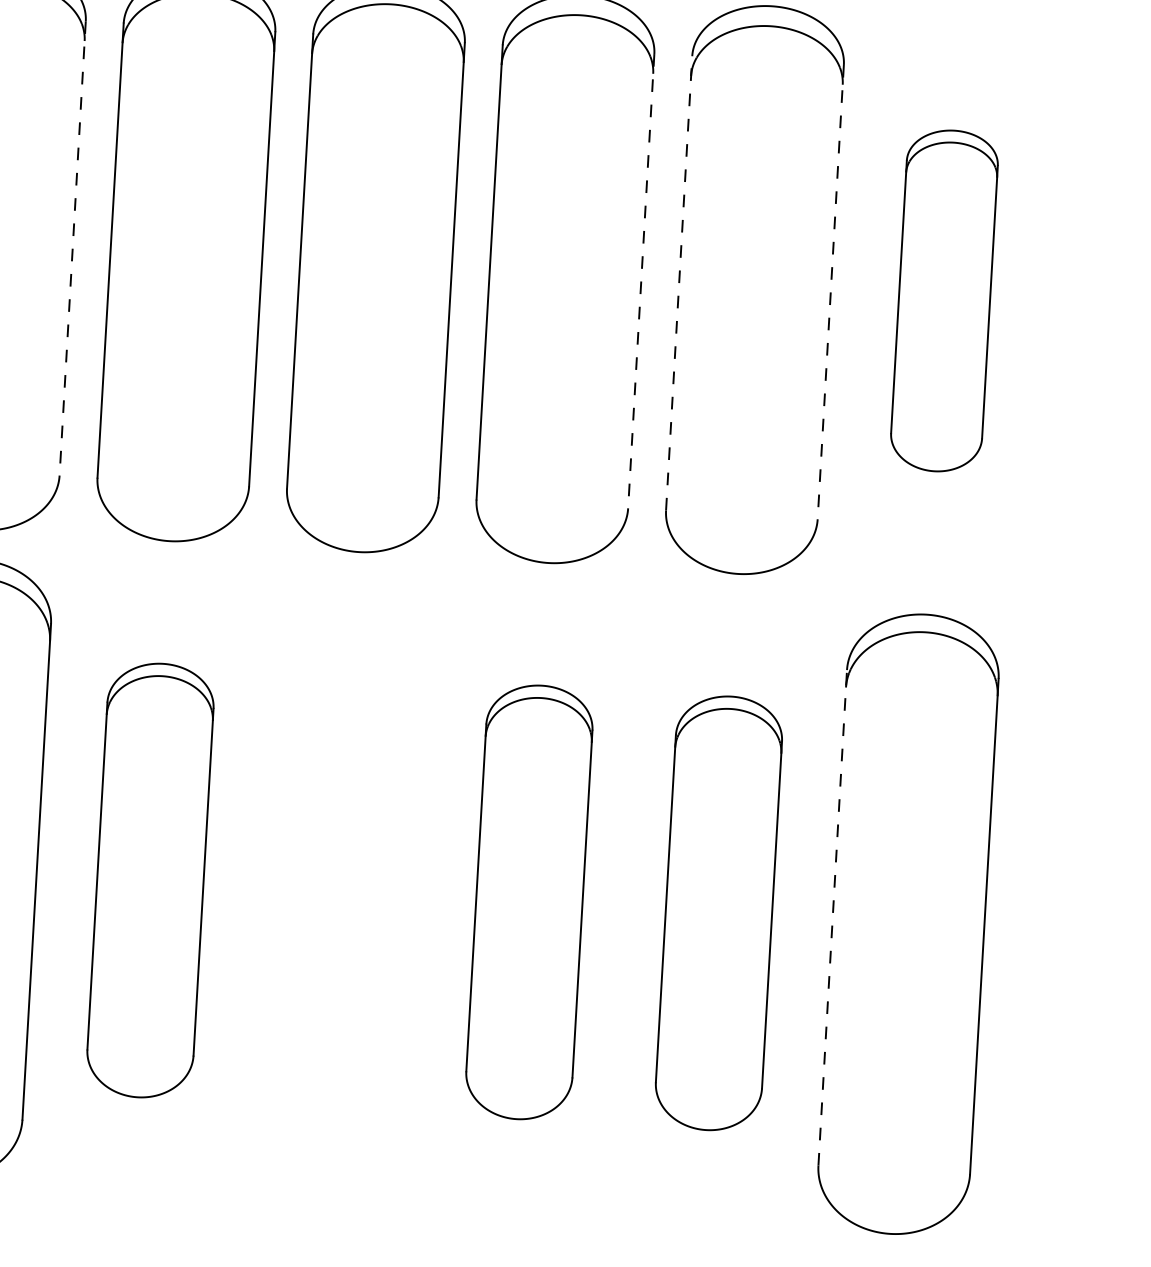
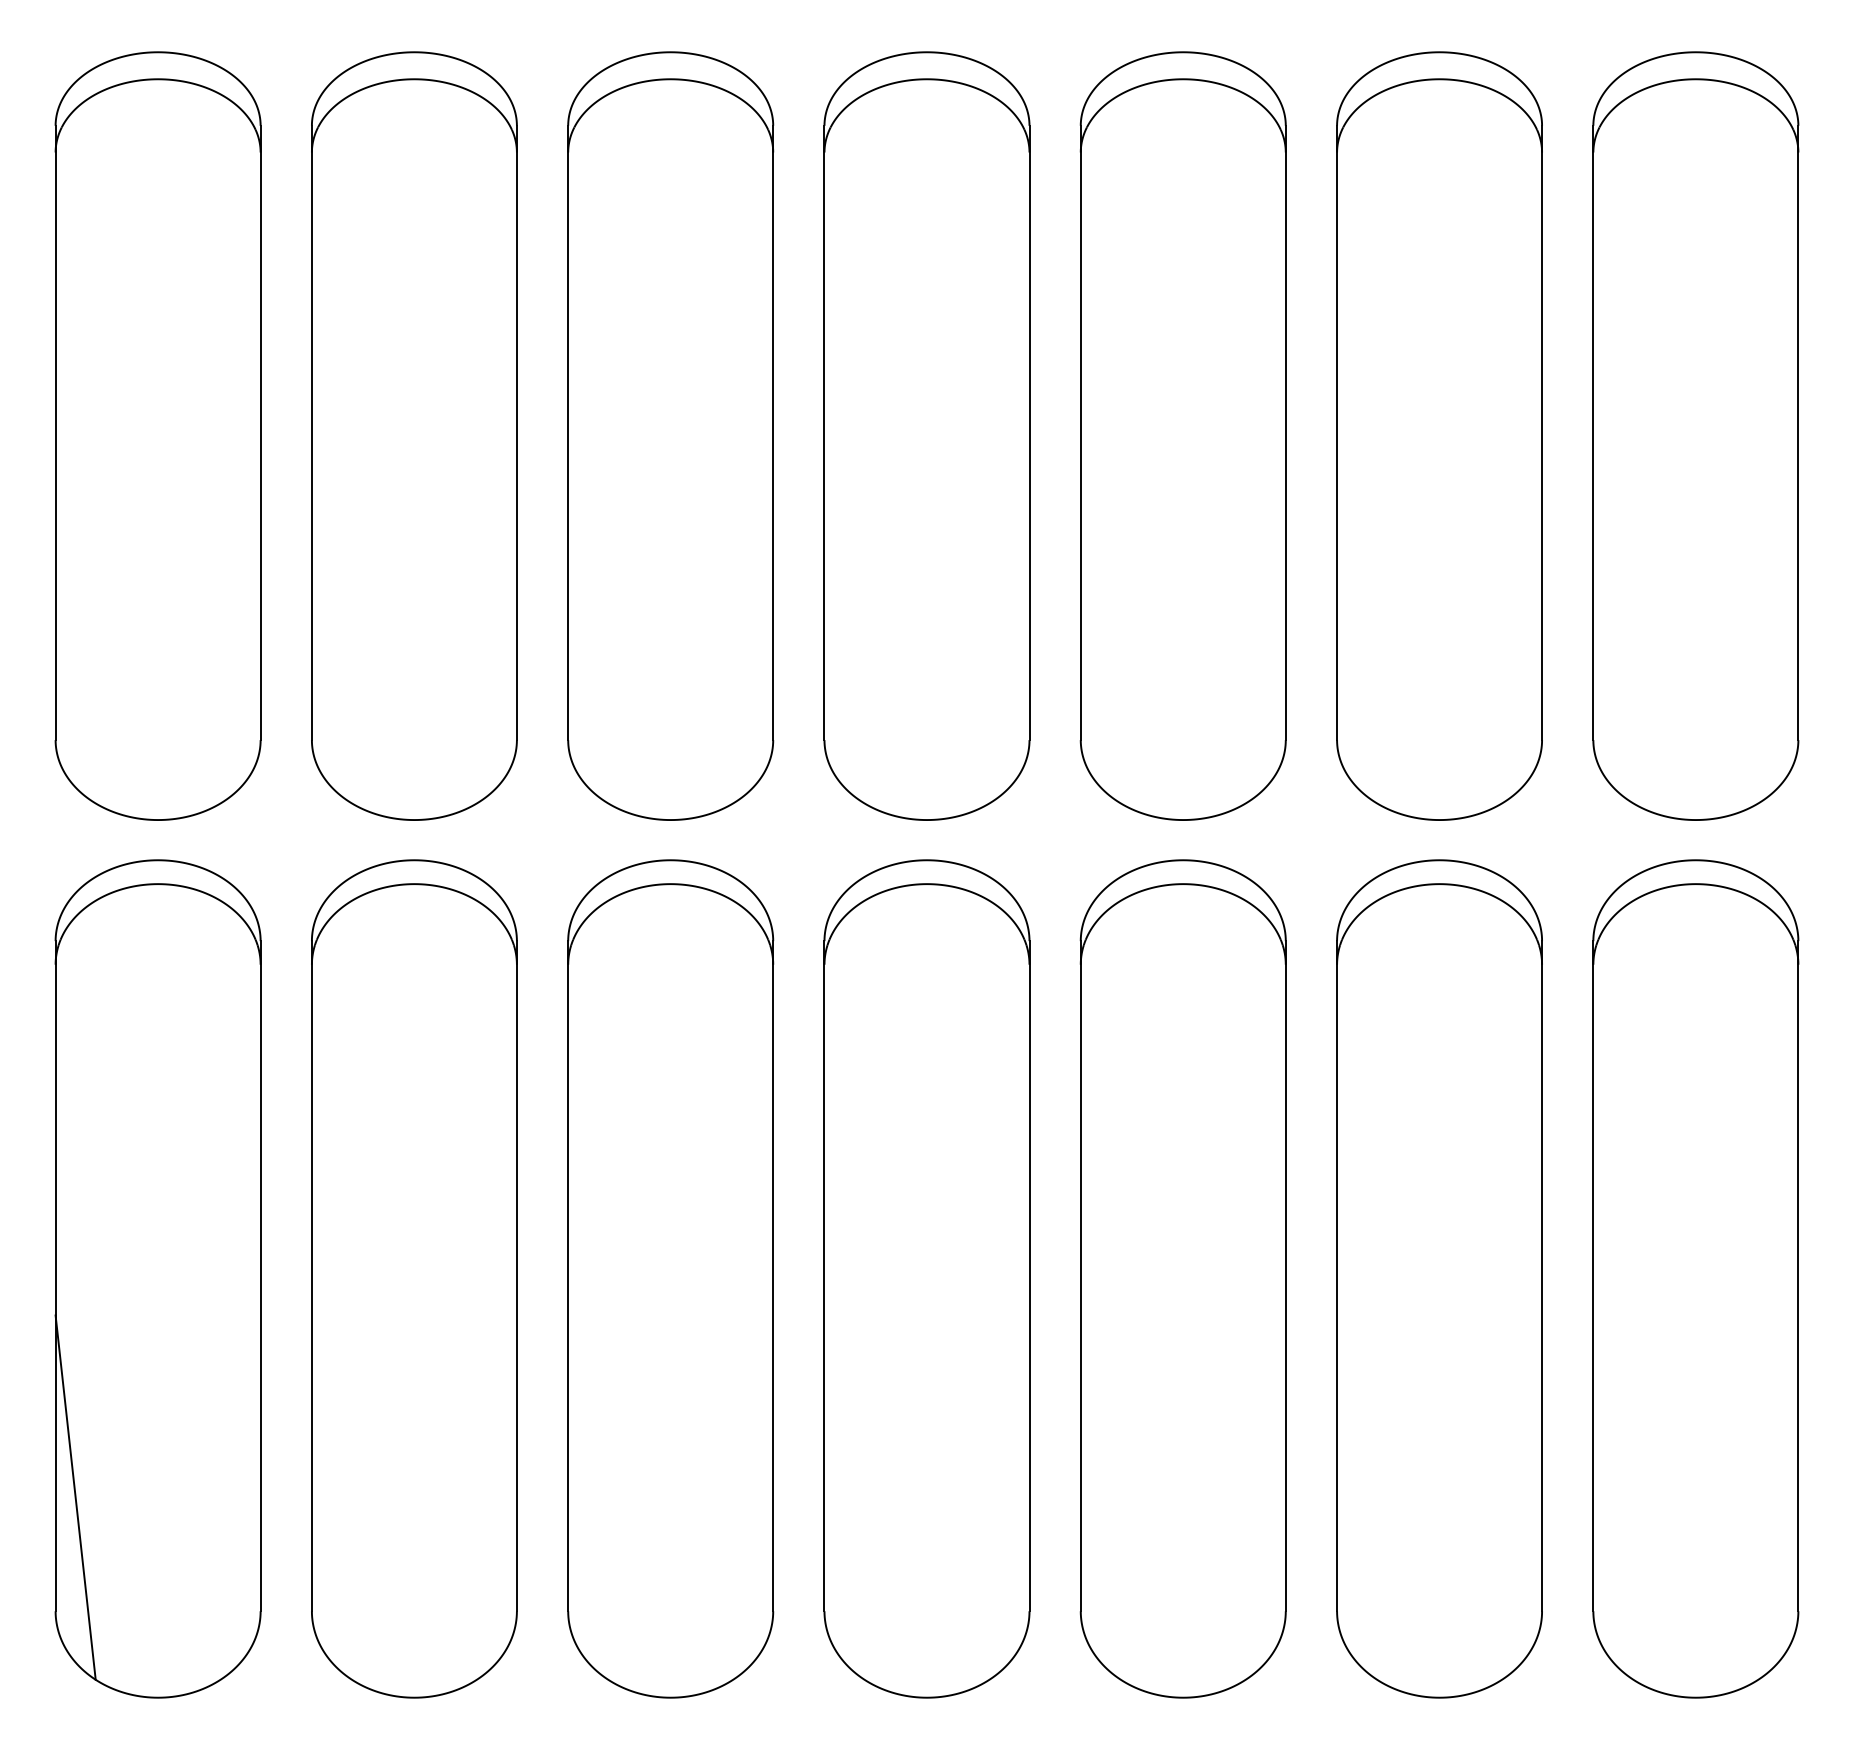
line: (72, 248) -> (516, 433), dashed -> solid
line: (641, 281) -> (1285, 433), dashed -> solid
line: (679, 283) -> (1337, 432), dashed -> solid
line: (831, 292) -> (1542, 433), dashed -> solid
part: (944, 300) -> (1695, 435), size x1.67
part: (150, 880) -> (670, 1278), size x1.43
part: (339, 891) -> (926, 1278), added
part: (528, 902) -> (1182, 1278), size x1.43
part: (718, 912) -> (1439, 1278), size x1.43
line: (832, 917) -> (1593, 1275), dashed -> solid

